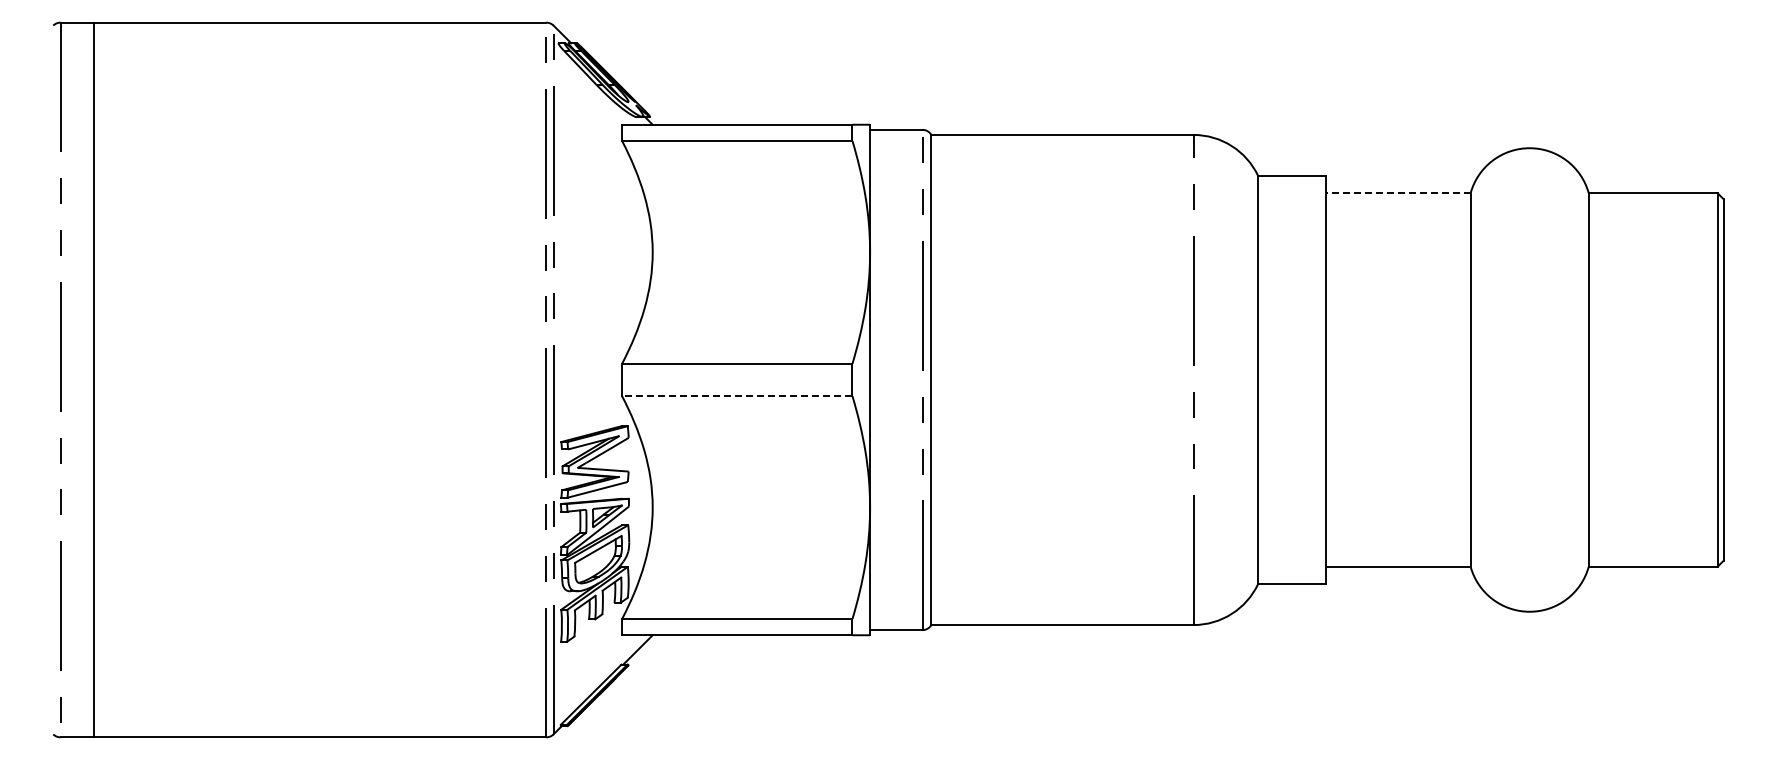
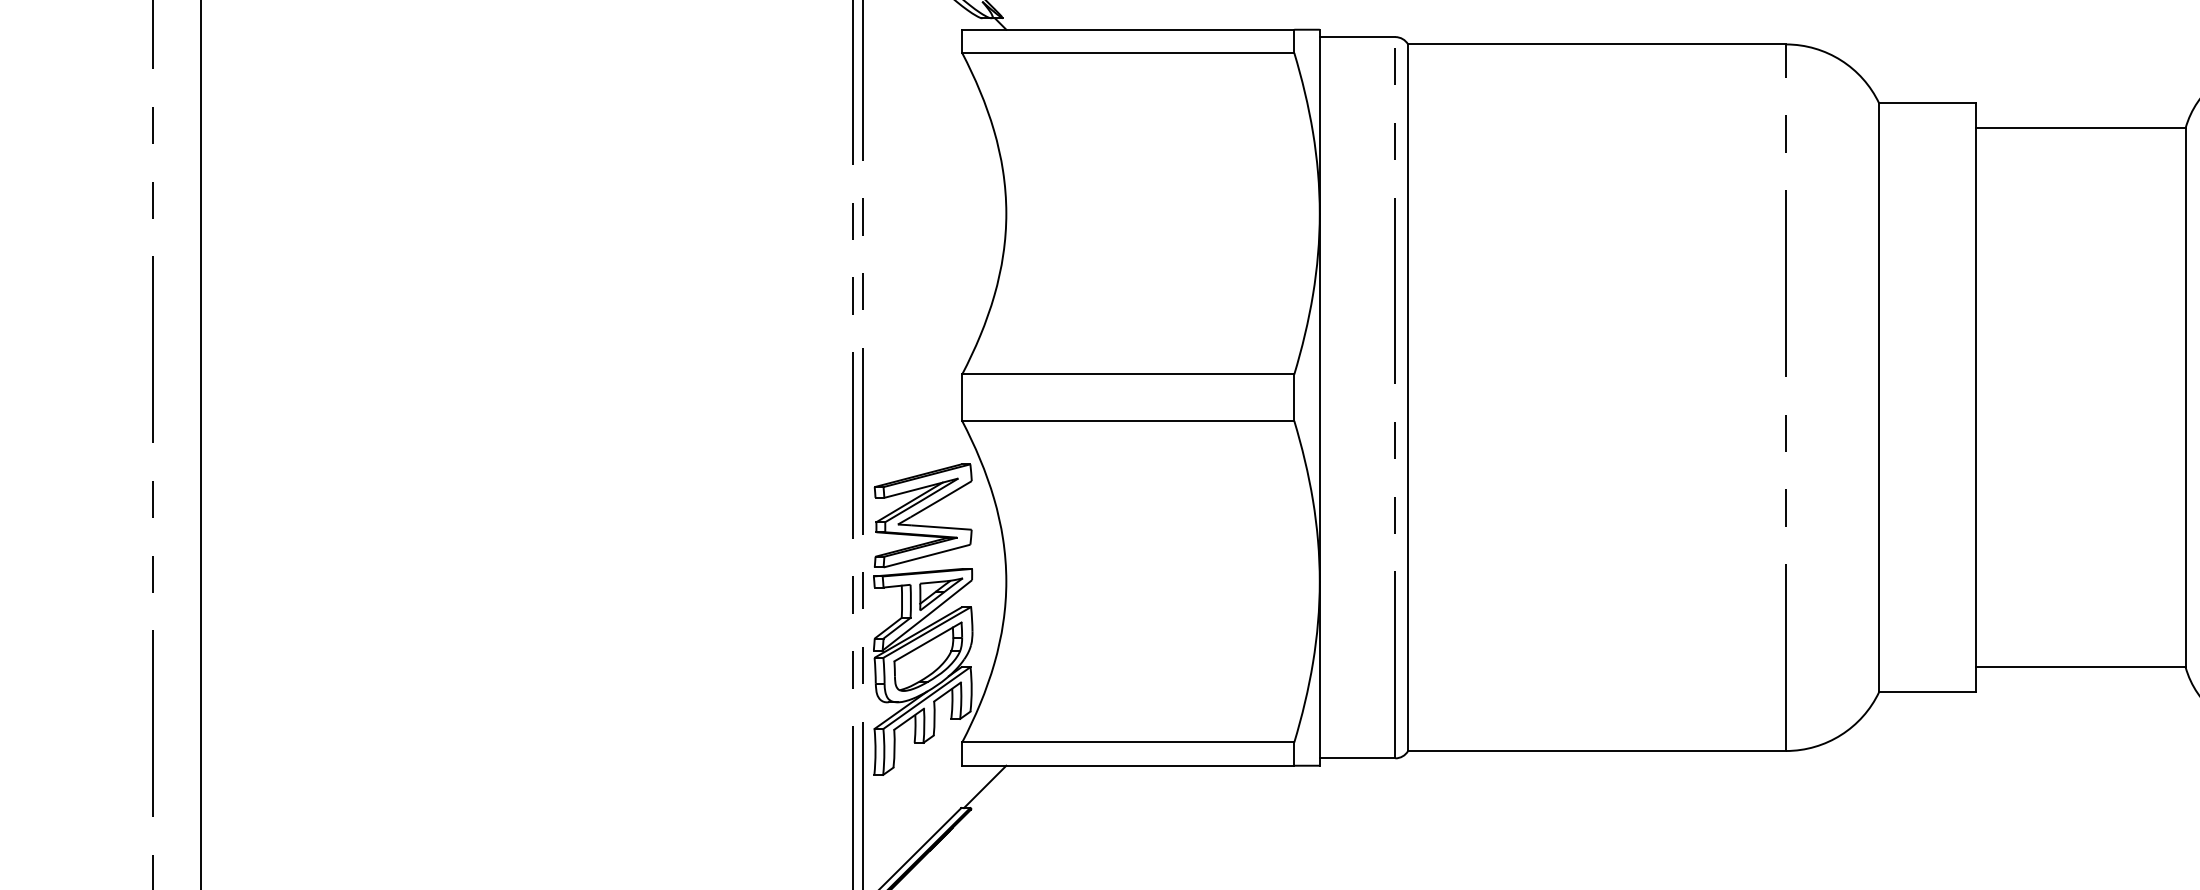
line: (1398, 193) -> (2081, 128), dashed -> solid
line: (736, 396) -> (1127, 421), dashed -> solid

